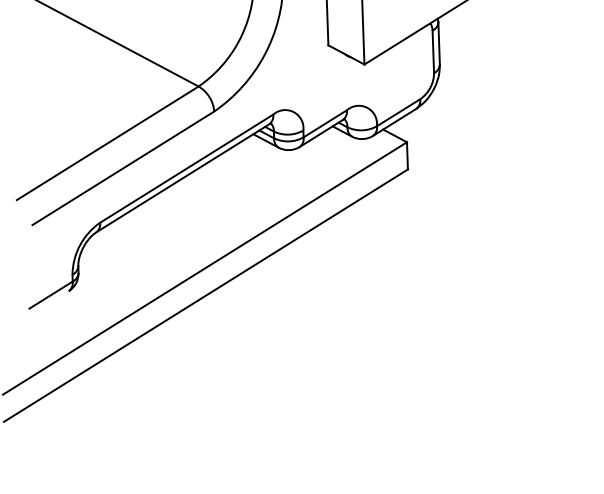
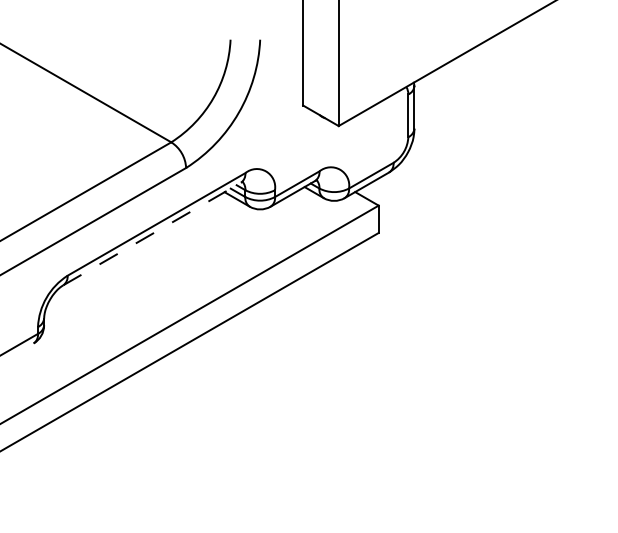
line: (183, 178) -> (152, 234), solid -> dashed

